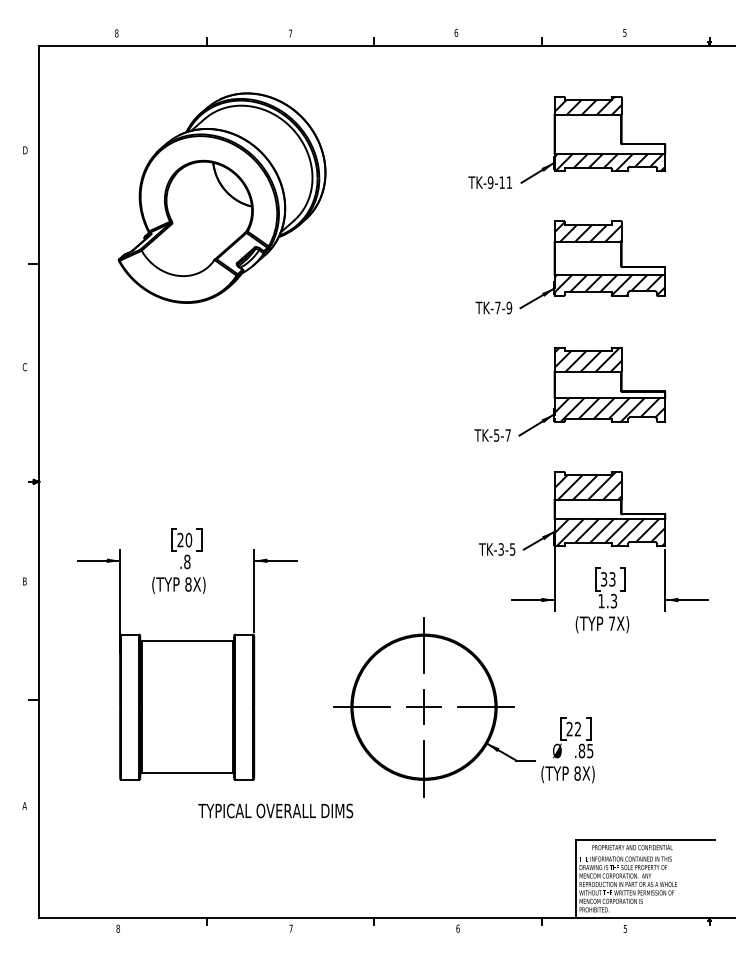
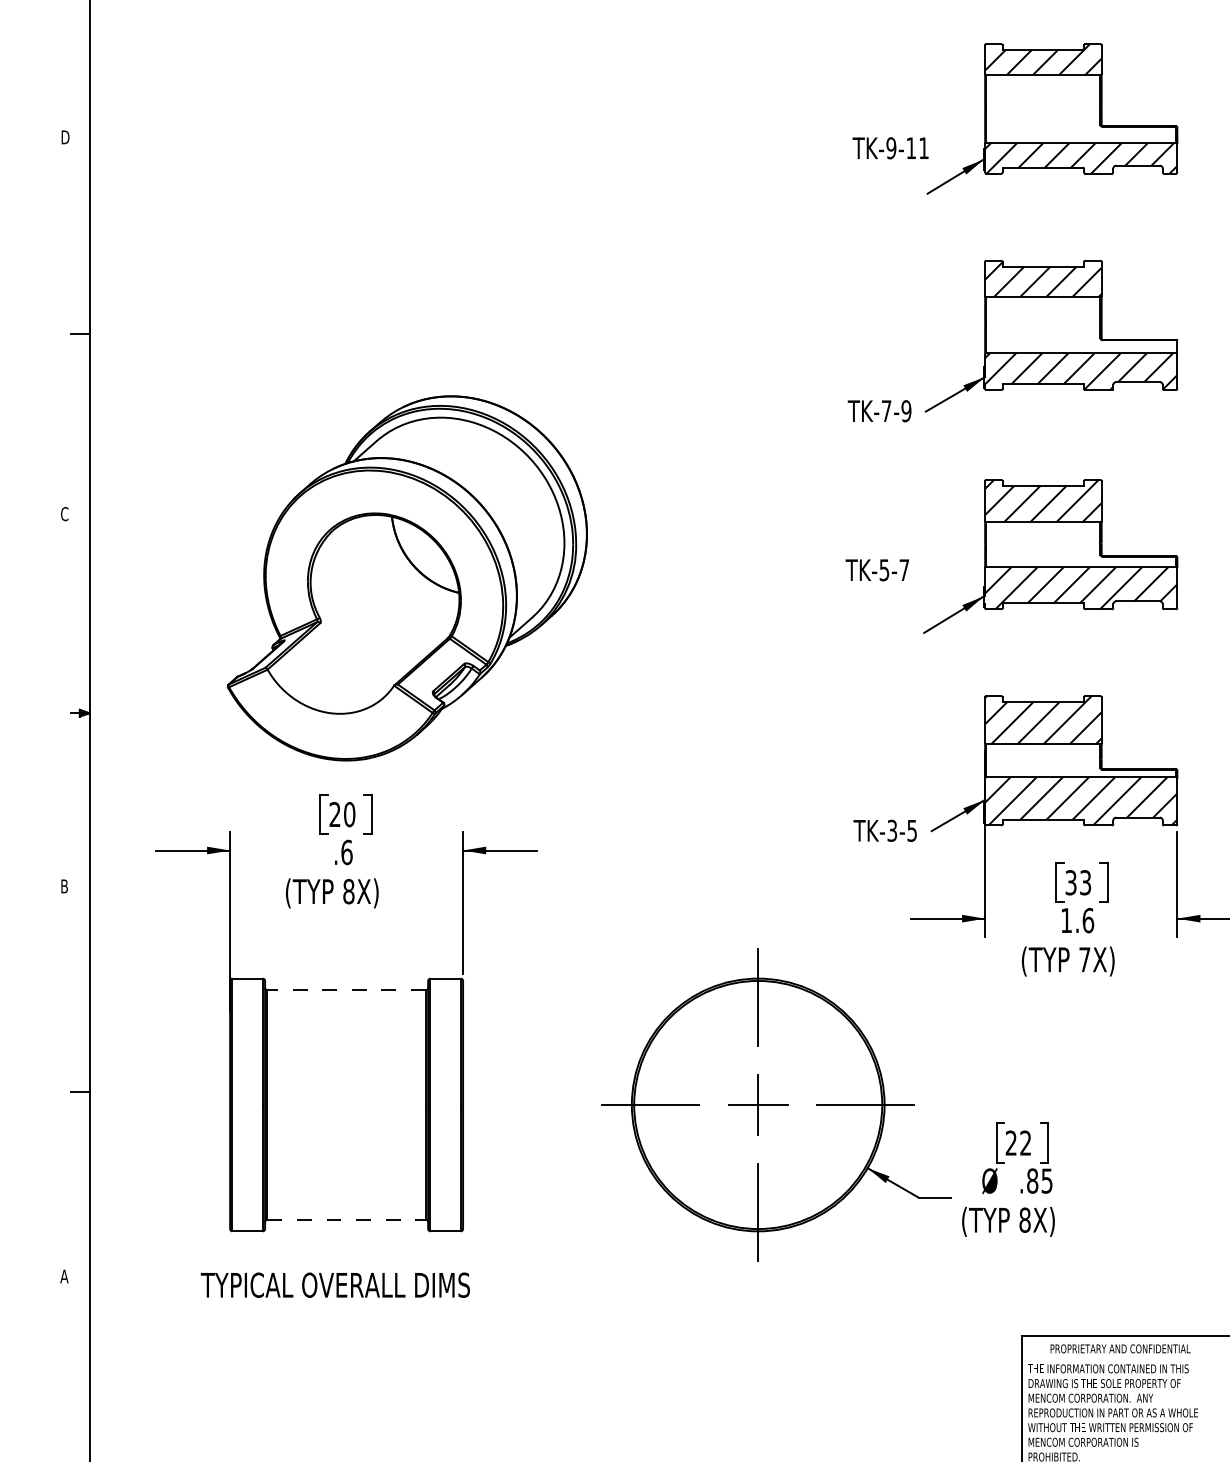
text: (489, 182) -> (889, 148), moved
part: (221, 197) -> (406, 577), moved
text: (492, 435) -> (877, 570), moved
text: (187, 561) -> (347, 851), .8 -> .6
text: (613, 600) -> (1087, 919), 1.3 -> 1.6
line: (187, 641) -> (347, 990), solid -> dashed
line: (187, 773) -> (347, 1220), solid -> dashed
text: (275, 810) -> (335, 1284), moved

